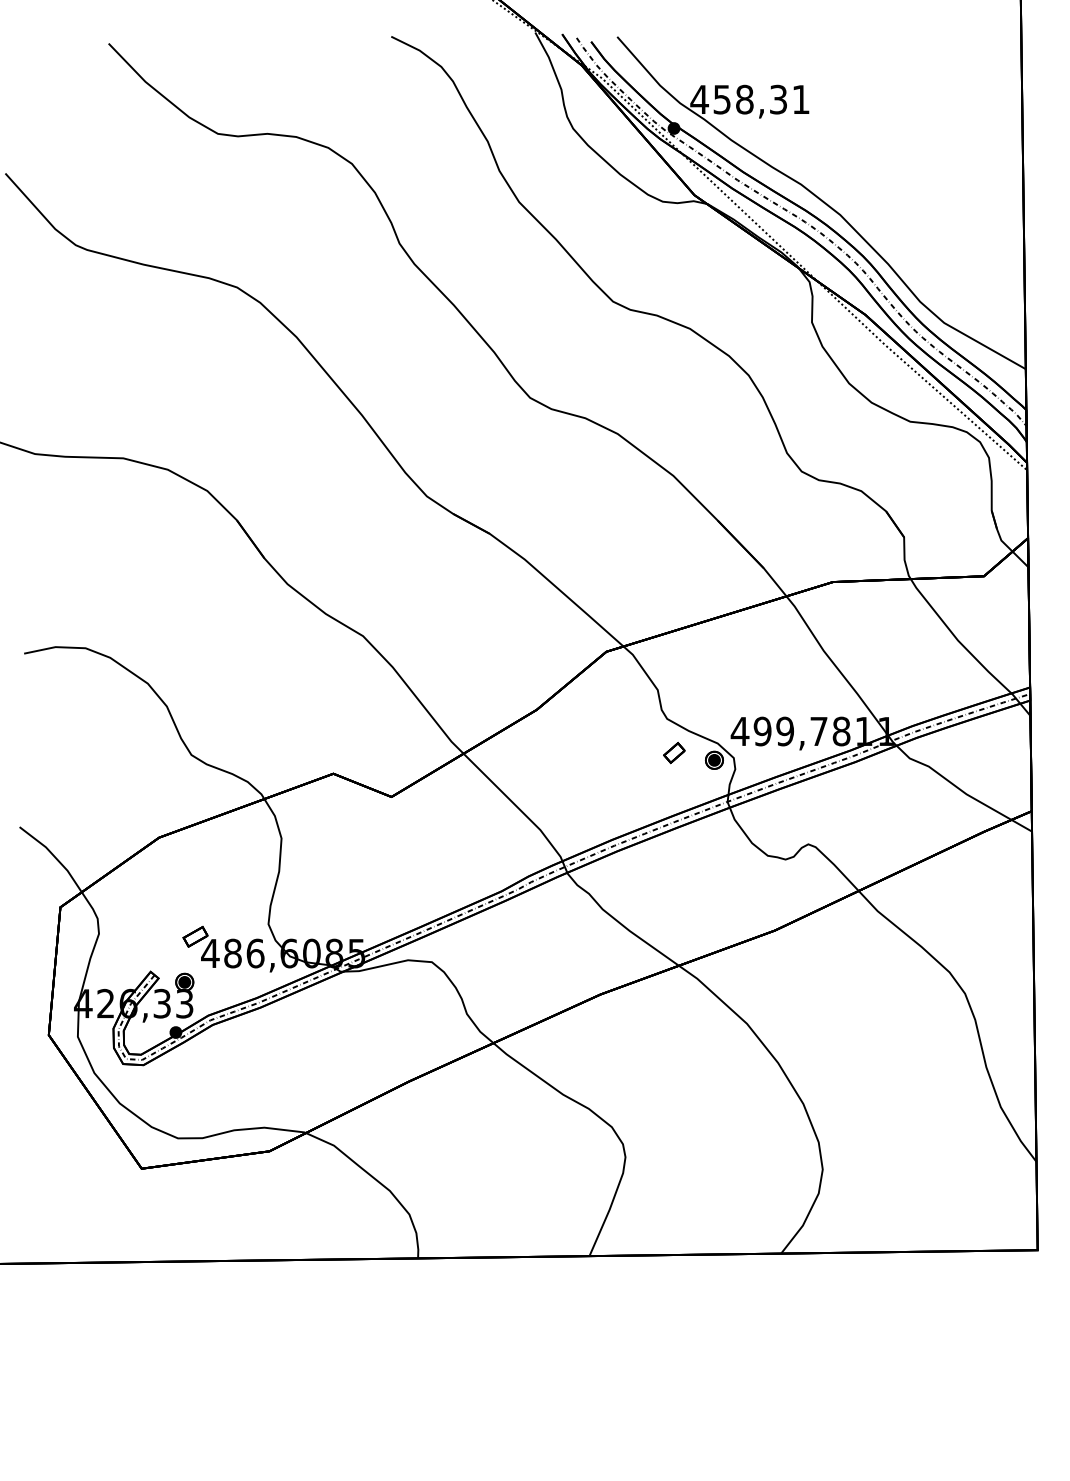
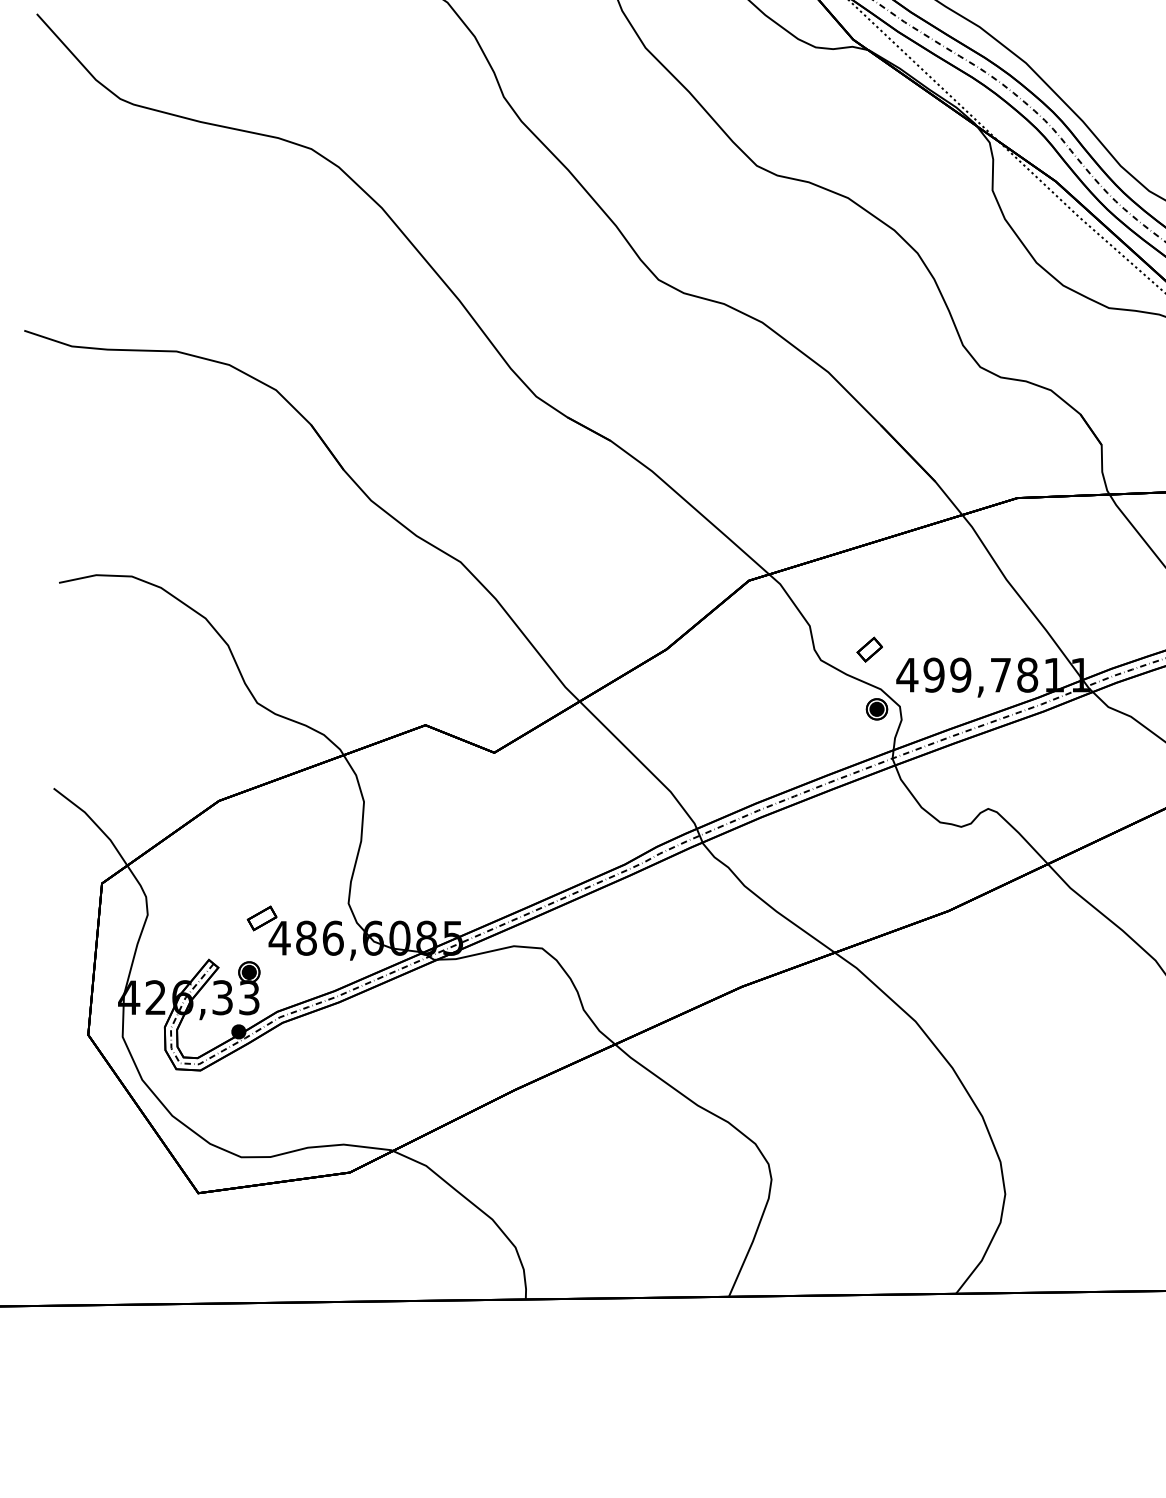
part: (674, 752) -> (869, 649), moved

